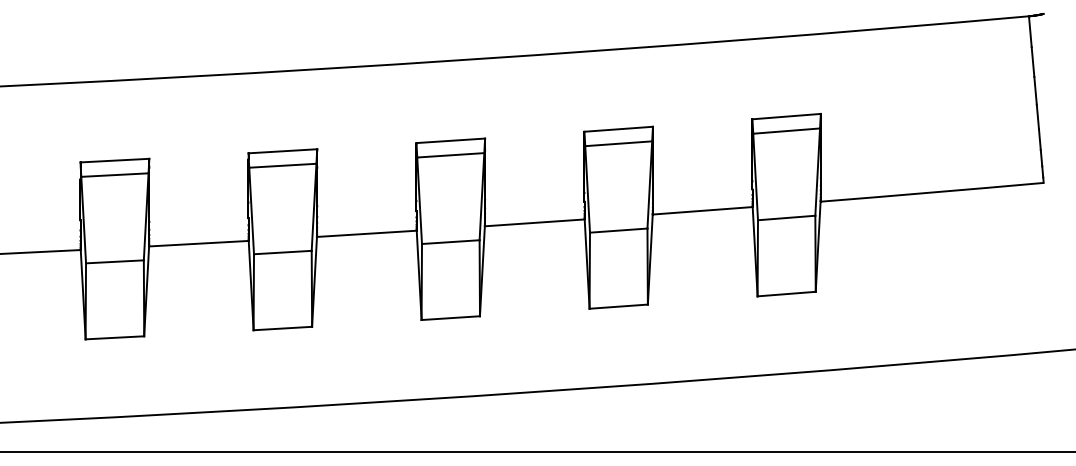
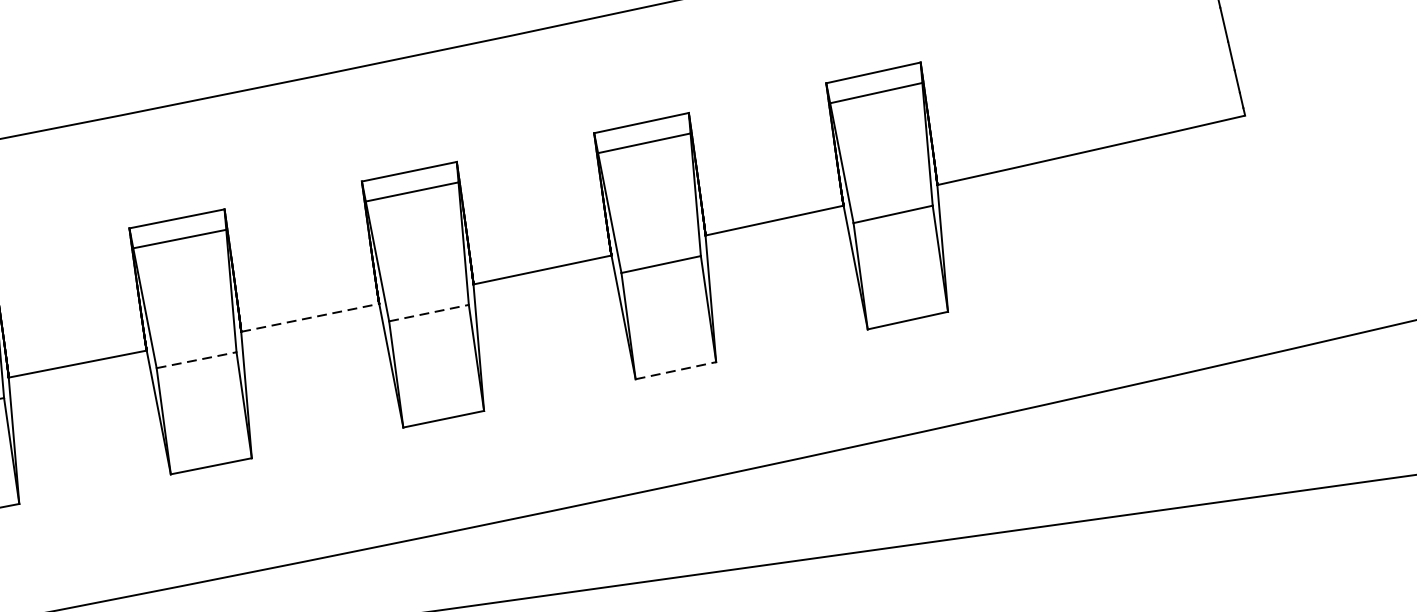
line: (366, 233) -> (309, 317), solid -> dashed
line: (450, 242) -> (428, 313), solid -> dashed
line: (282, 252) -> (196, 360), solid -> dashed
line: (619, 306) -> (676, 370), solid -> dashed

